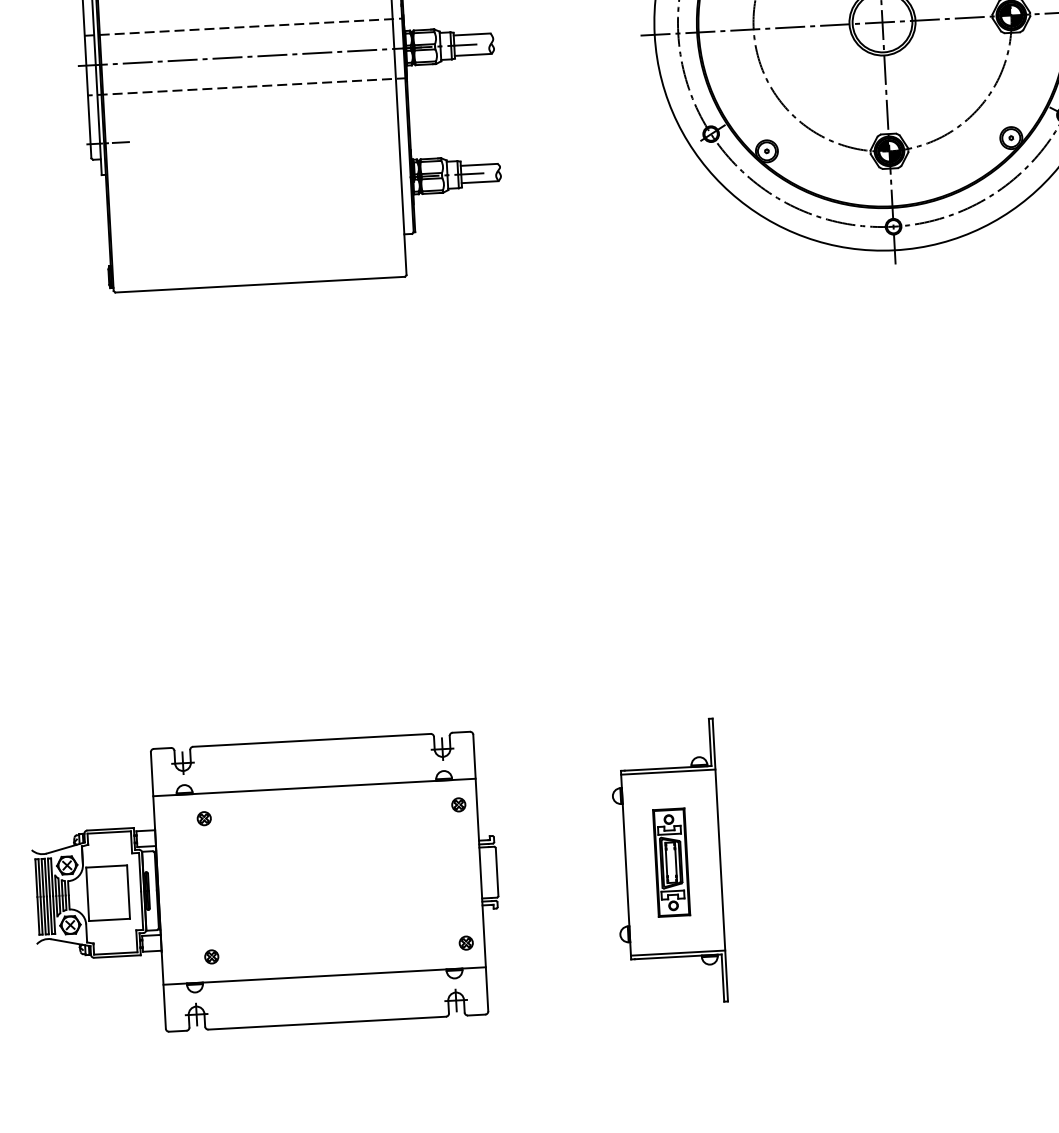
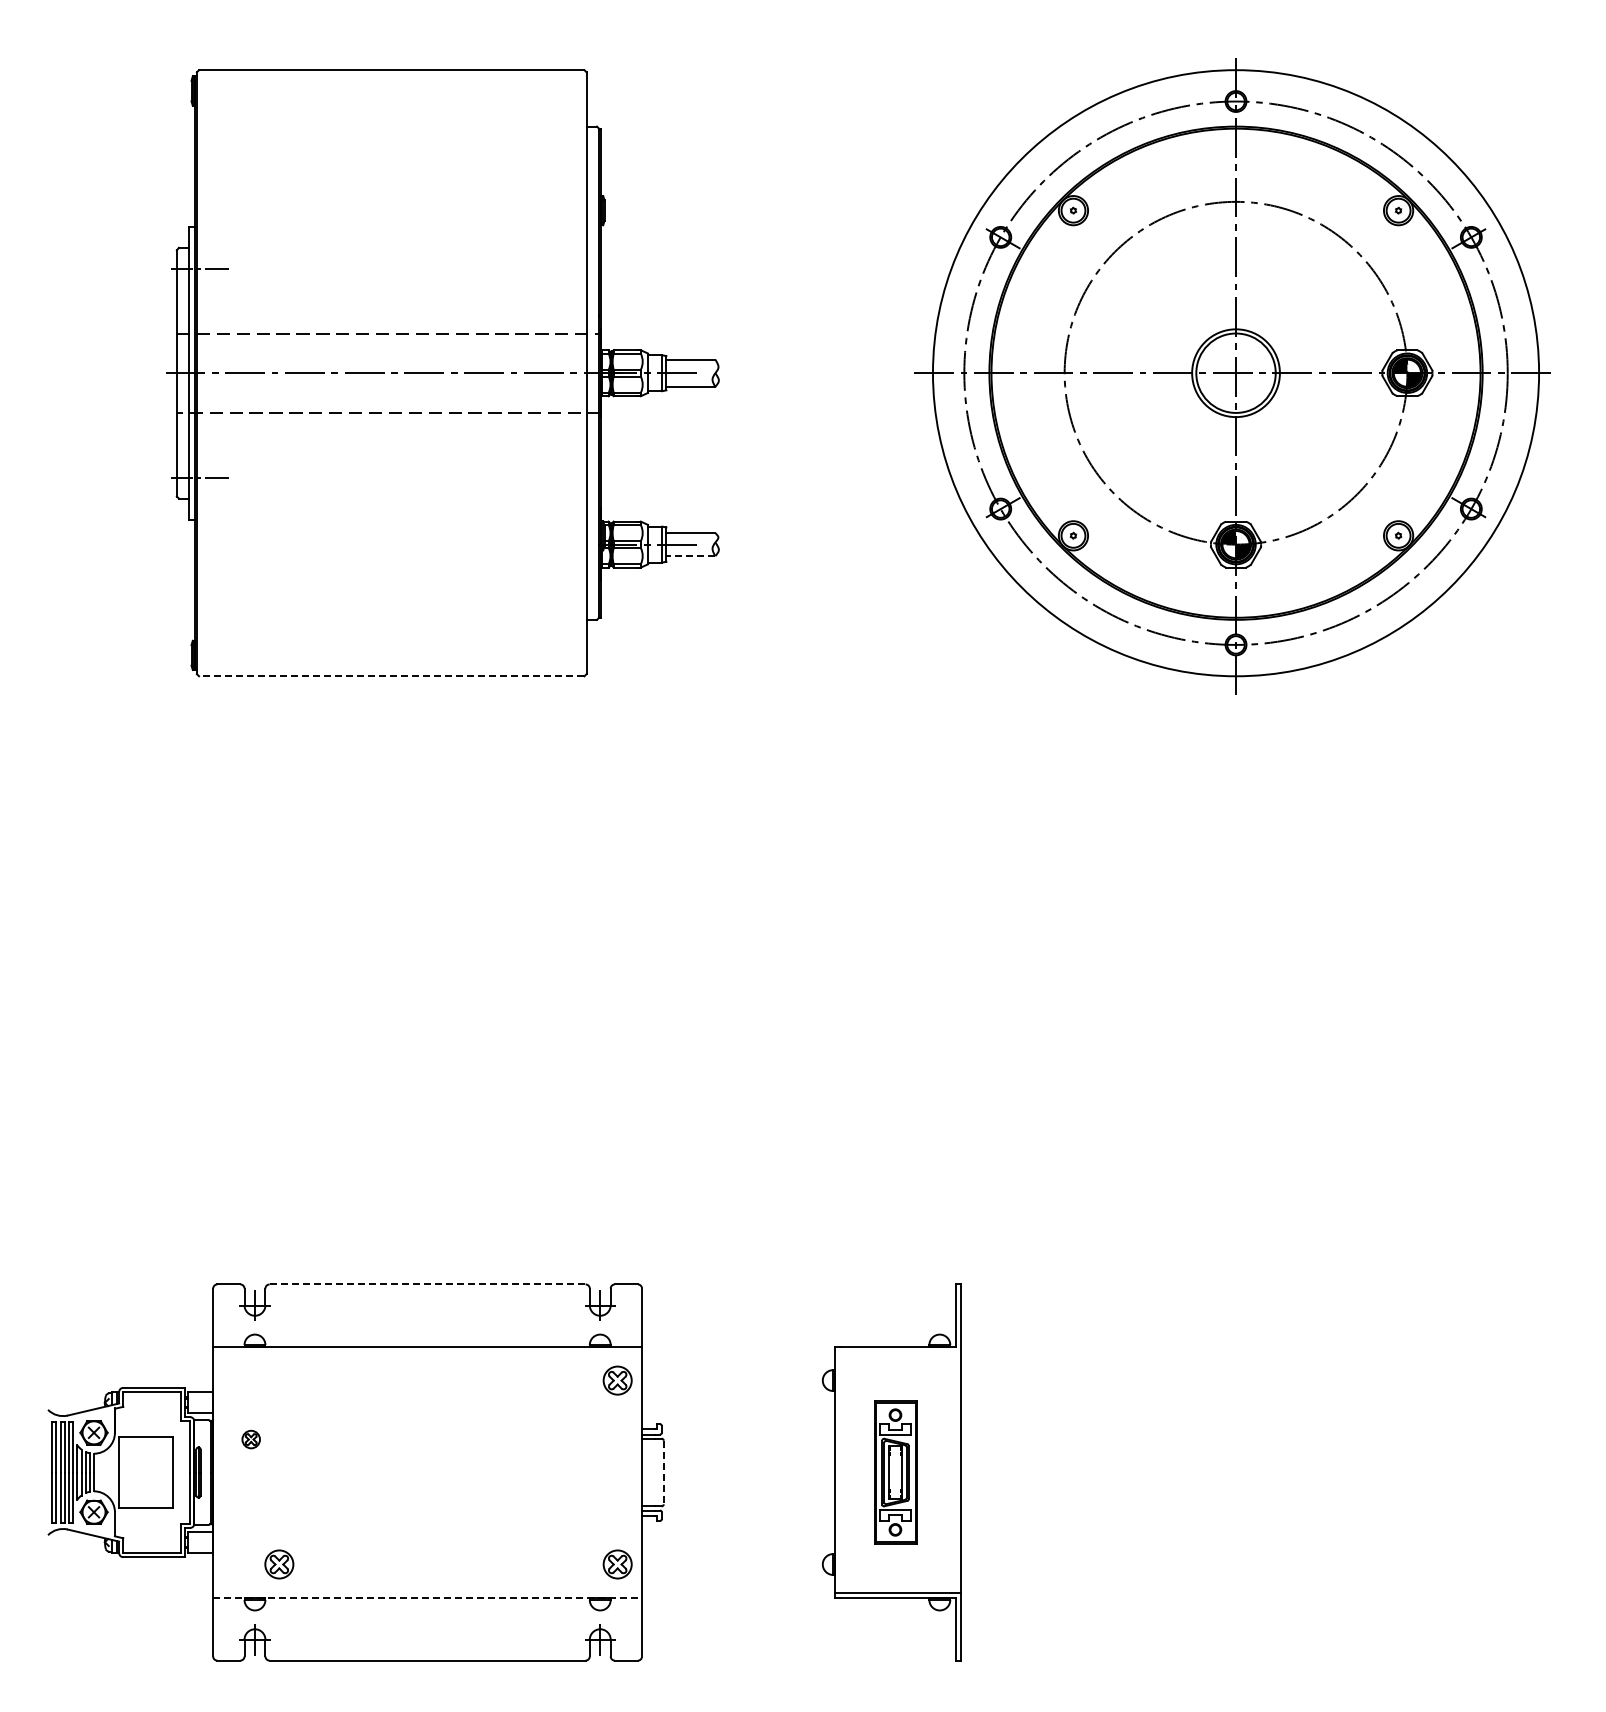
line: (479, 182) -> (690, 556), solid -> dashed
line: (260, 284) -> (391, 676), solid -> dashed
line: (312, 740) -> (428, 1284), solid -> dashed
line: (667, 772) -> (897, 1352), removed
part: (458, 804) -> (617, 1380), size x1.6
part: (203, 818) -> (250, 1439), moved
line: (496, 872) -> (663, 1472), solid -> dashed
part: (466, 943) -> (617, 1564), size x1.6
part: (211, 956) -> (278, 1564), size x1.6
line: (325, 975) -> (428, 1597), solid -> dashed

